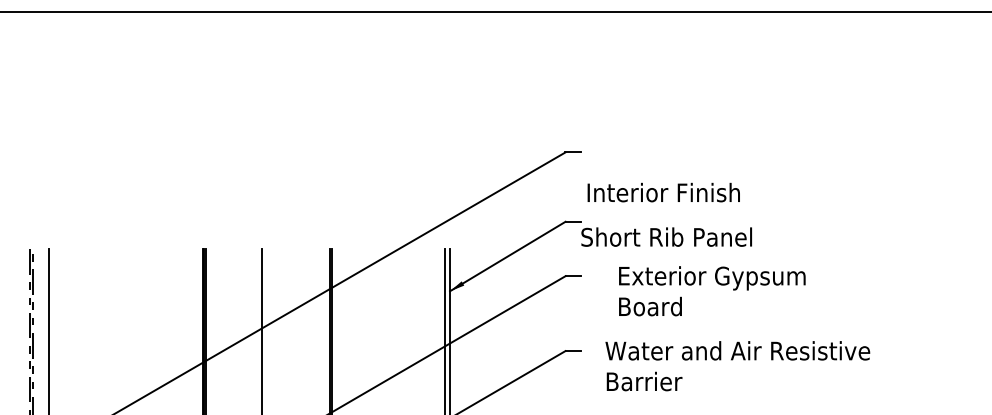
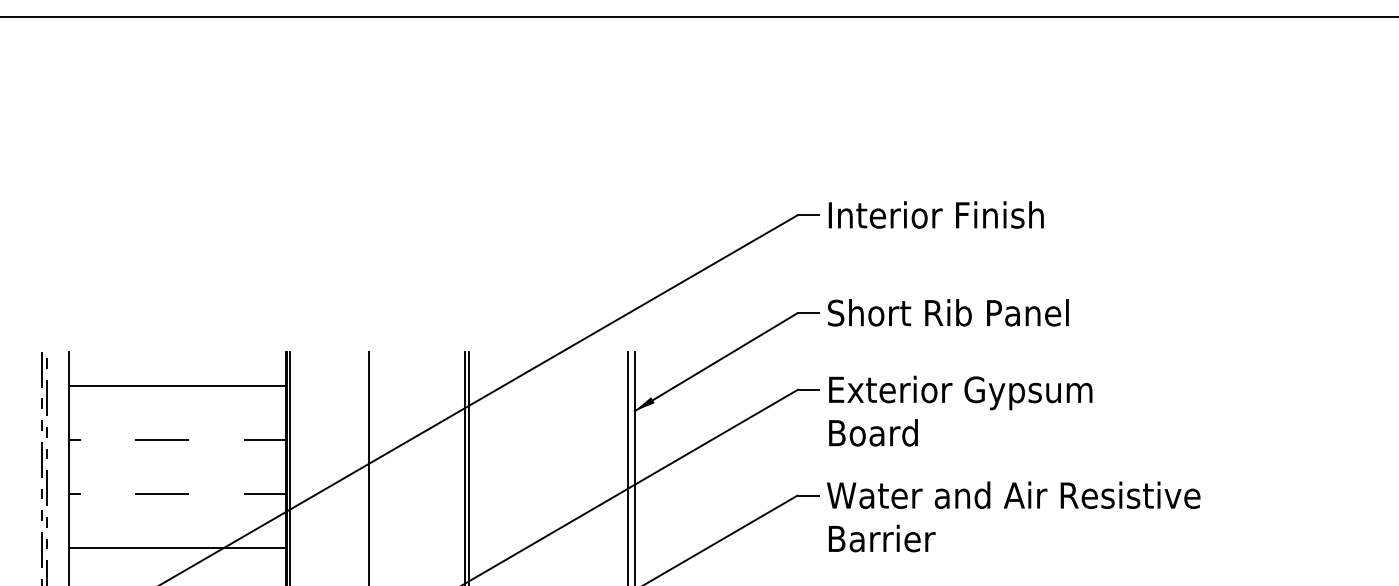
text: (663, 192) -> (935, 214), moved
text: (666, 236) -> (948, 312), moved
text: (712, 290) -> (960, 410), moved
hatch: (126, 330) -> (177, 466), added
text: (737, 365) -> (1013, 516), moved

